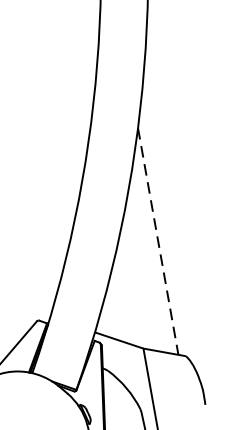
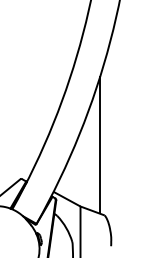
line: (158, 242) -> (100, 145), dashed -> solid

